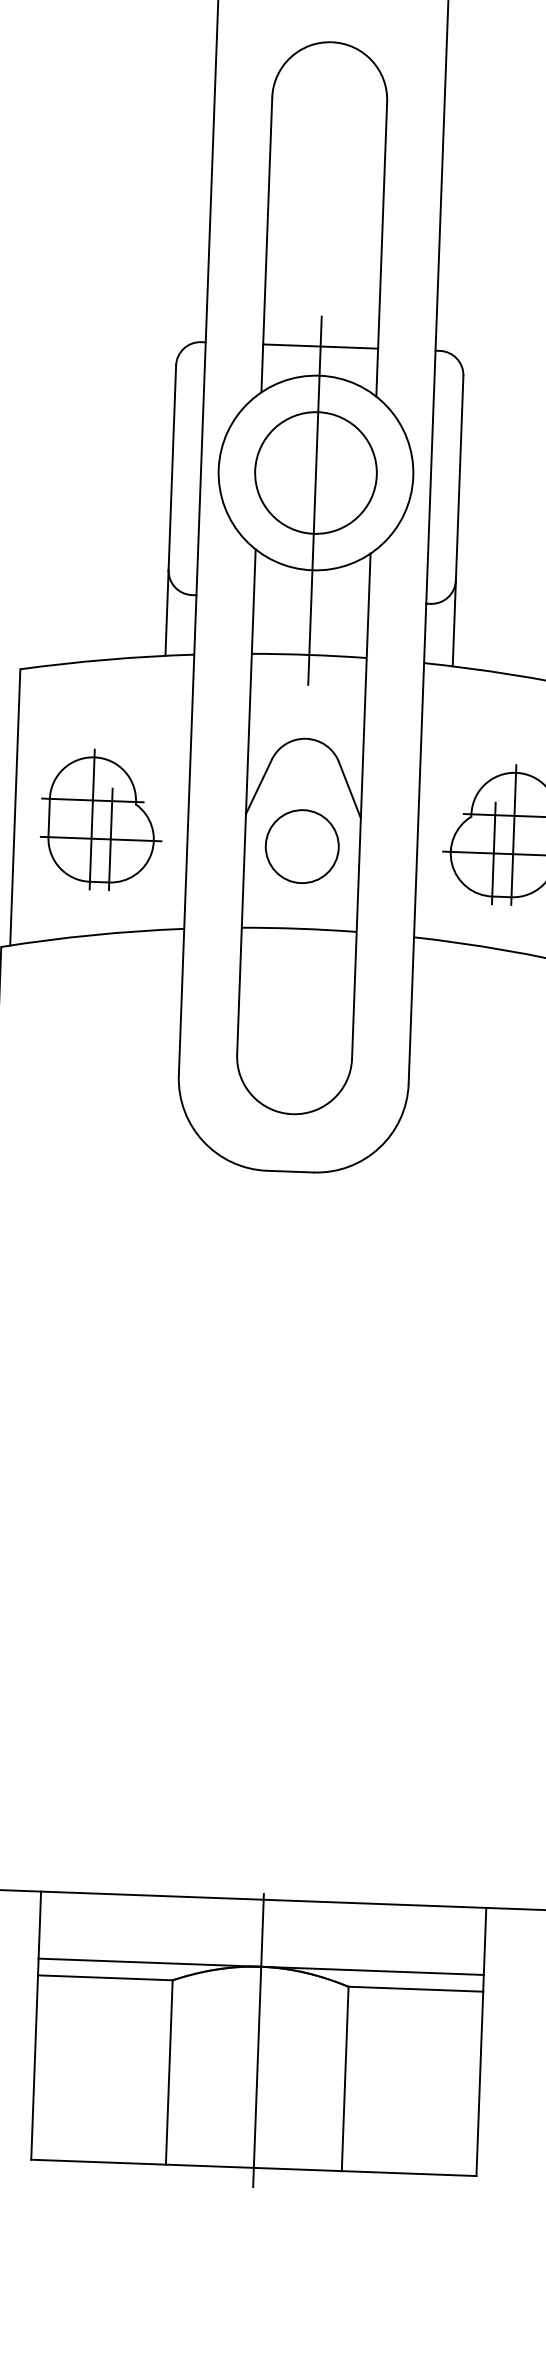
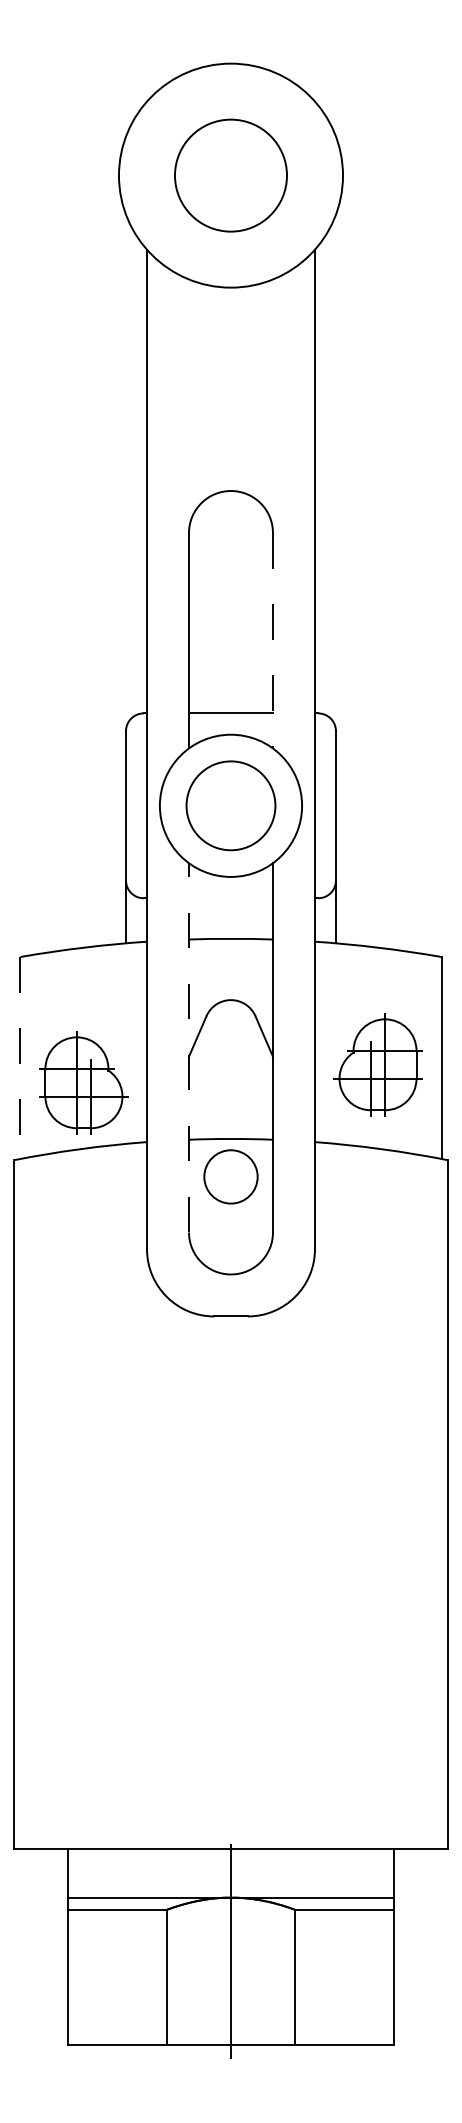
line: (381, 248) -> (272, 640), solid -> dashed
line: (315, 499) -> (231, 825), removed
line: (247, 801) -> (189, 1047), solid -> dashed
line: (15, 808) -> (20, 1058), solid -> dashed
part: (101, 819) -> (83, 1082), moved
circle: (301, 846) -> (230, 1176), moved

